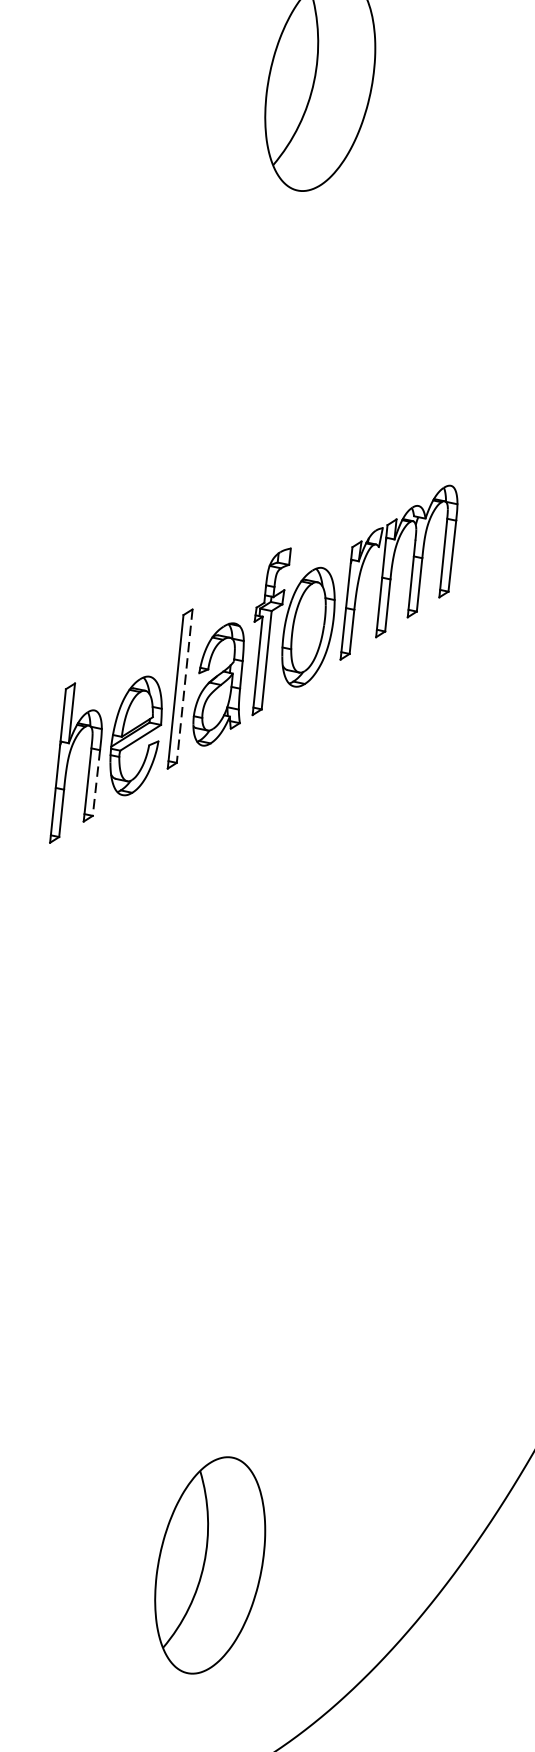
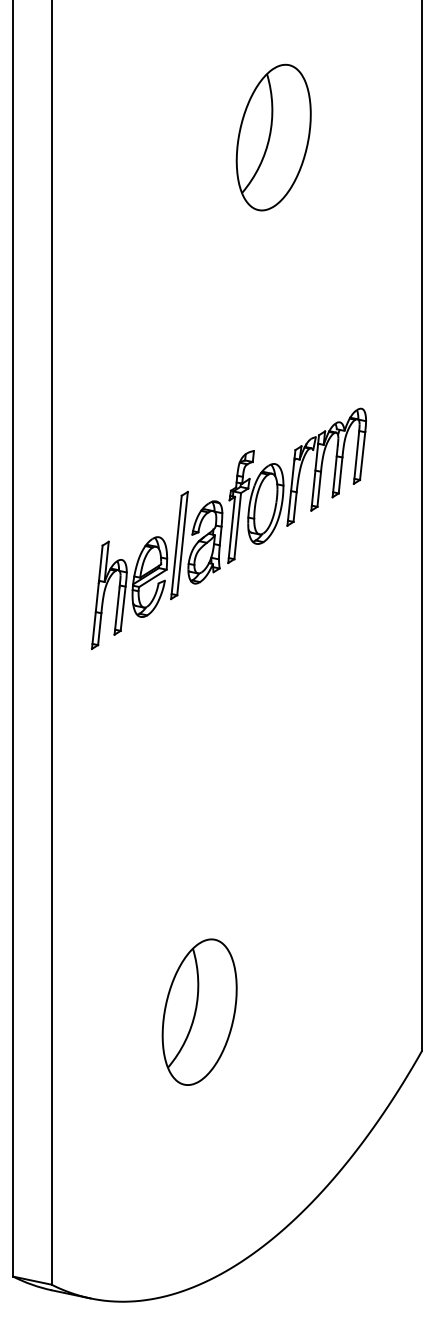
line: (184, 686) -> (182, 543), dashed -> solid
line: (96, 784) -> (123, 609), dashed -> solid
part: (209, 1564) -> (199, 1011), moved

